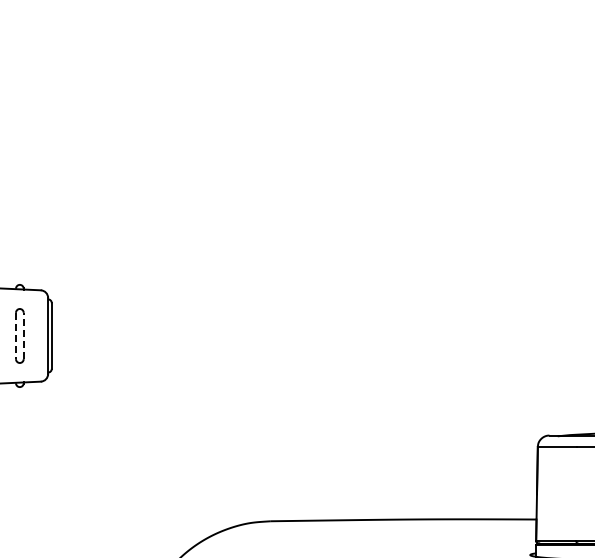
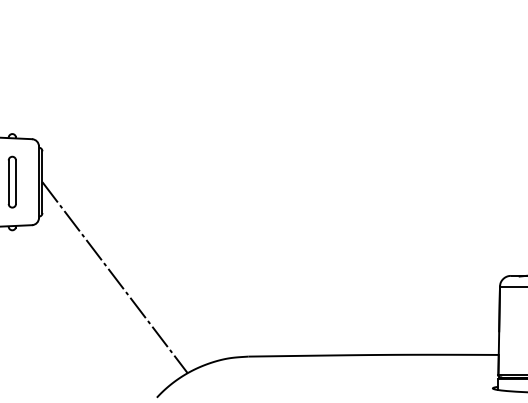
line: (23, 335) -> (15, 181), dashed -> solid
line: (16, 336) -> (9, 182), dashed -> solid
line: (128, 436) -> (114, 276), added

